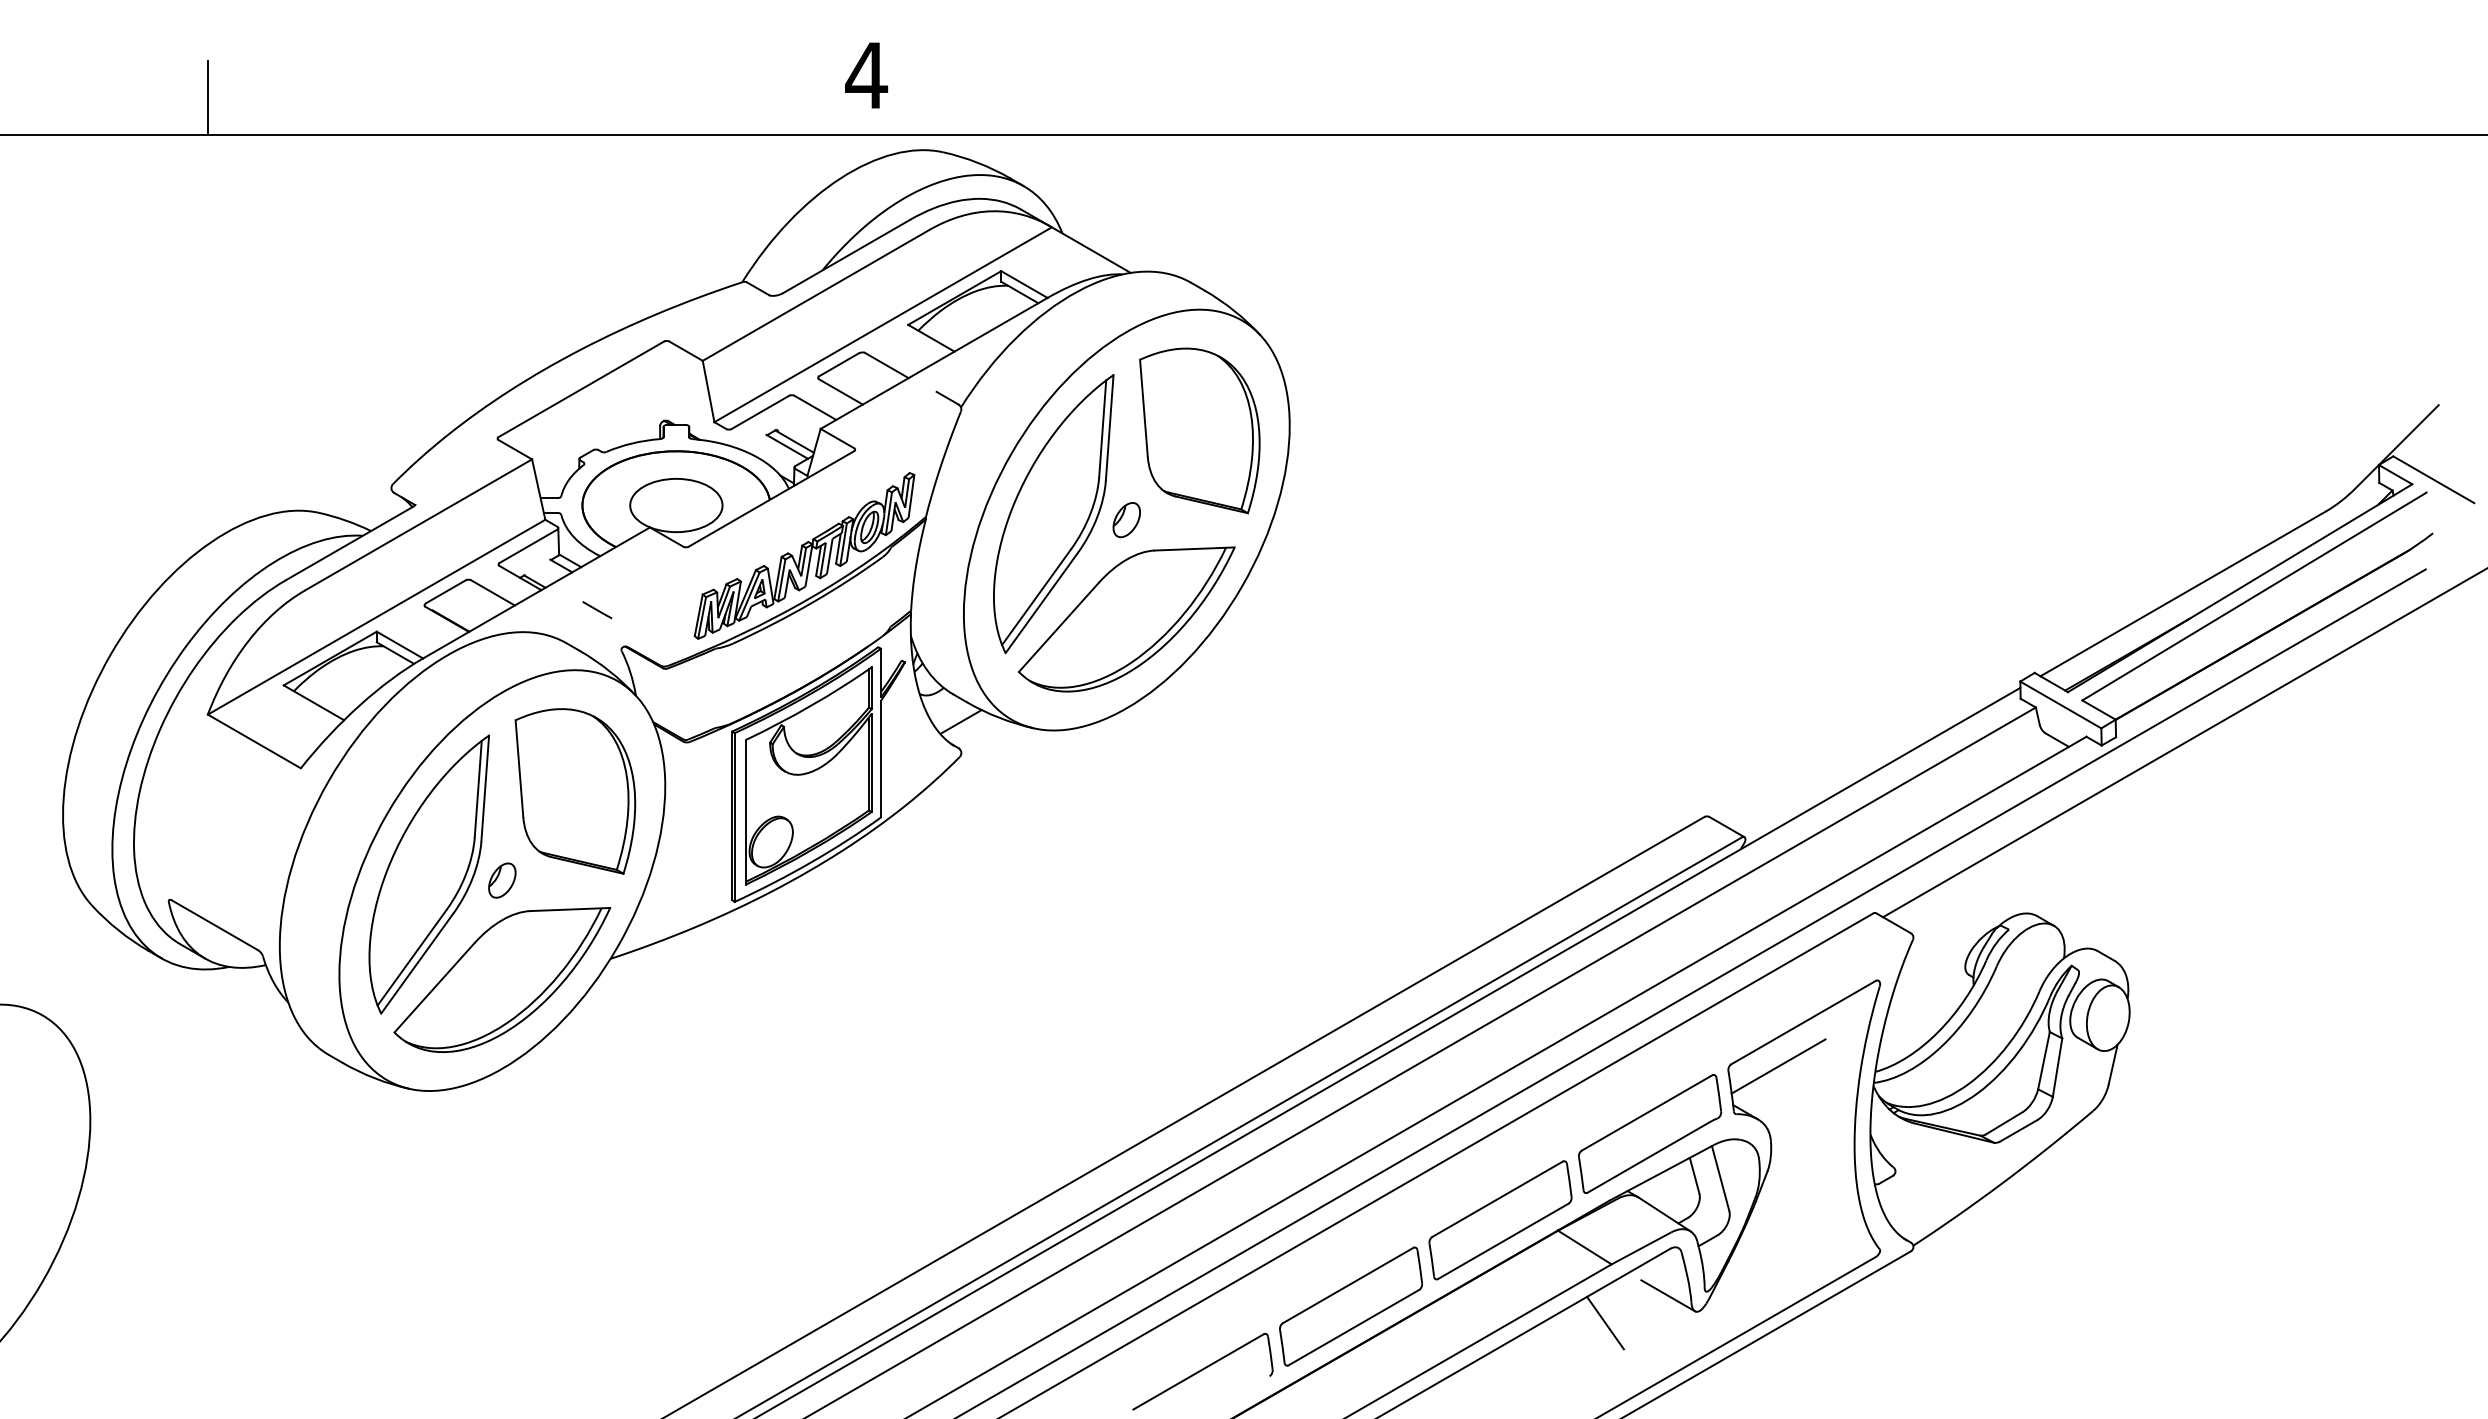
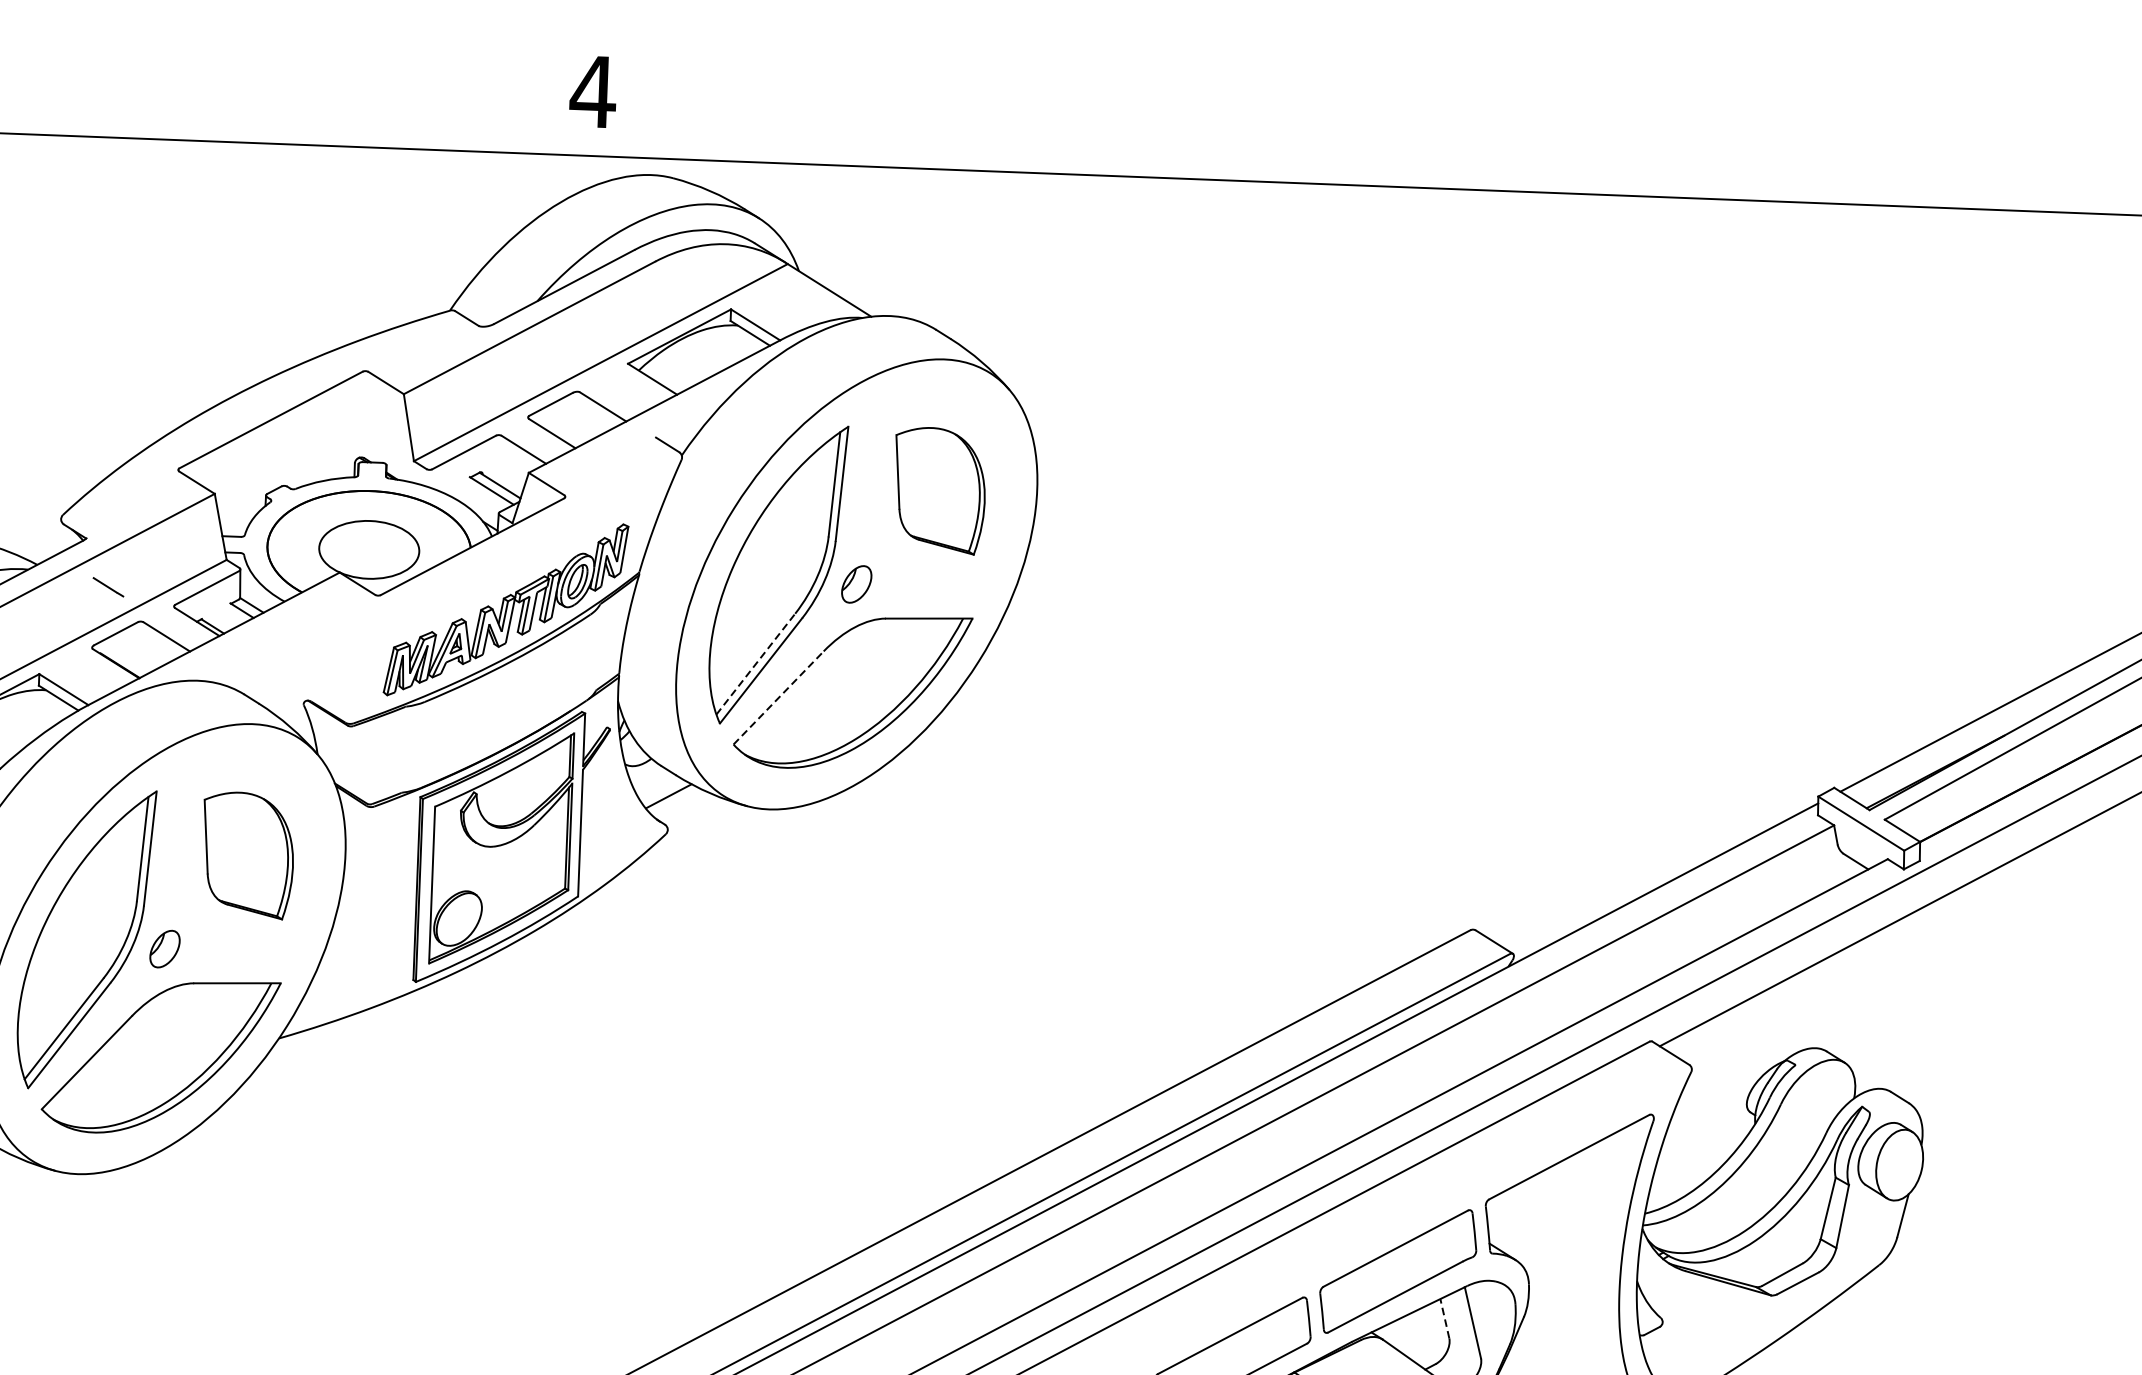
part: (1199, 430) -> (939, 490), size x0.7
line: (1036, 596) -> (755, 663), solid -> dashed
line: (597, 610) -> (108, 587), moved
line: (1058, 627) -> (778, 697), solid -> dashed
part: (575, 791) -> (248, 855), size x0.7
line: (1778, 1066) -> (1540, 1203), removed
line: (1694, 1175) -> (1444, 1318), solid -> dashed

